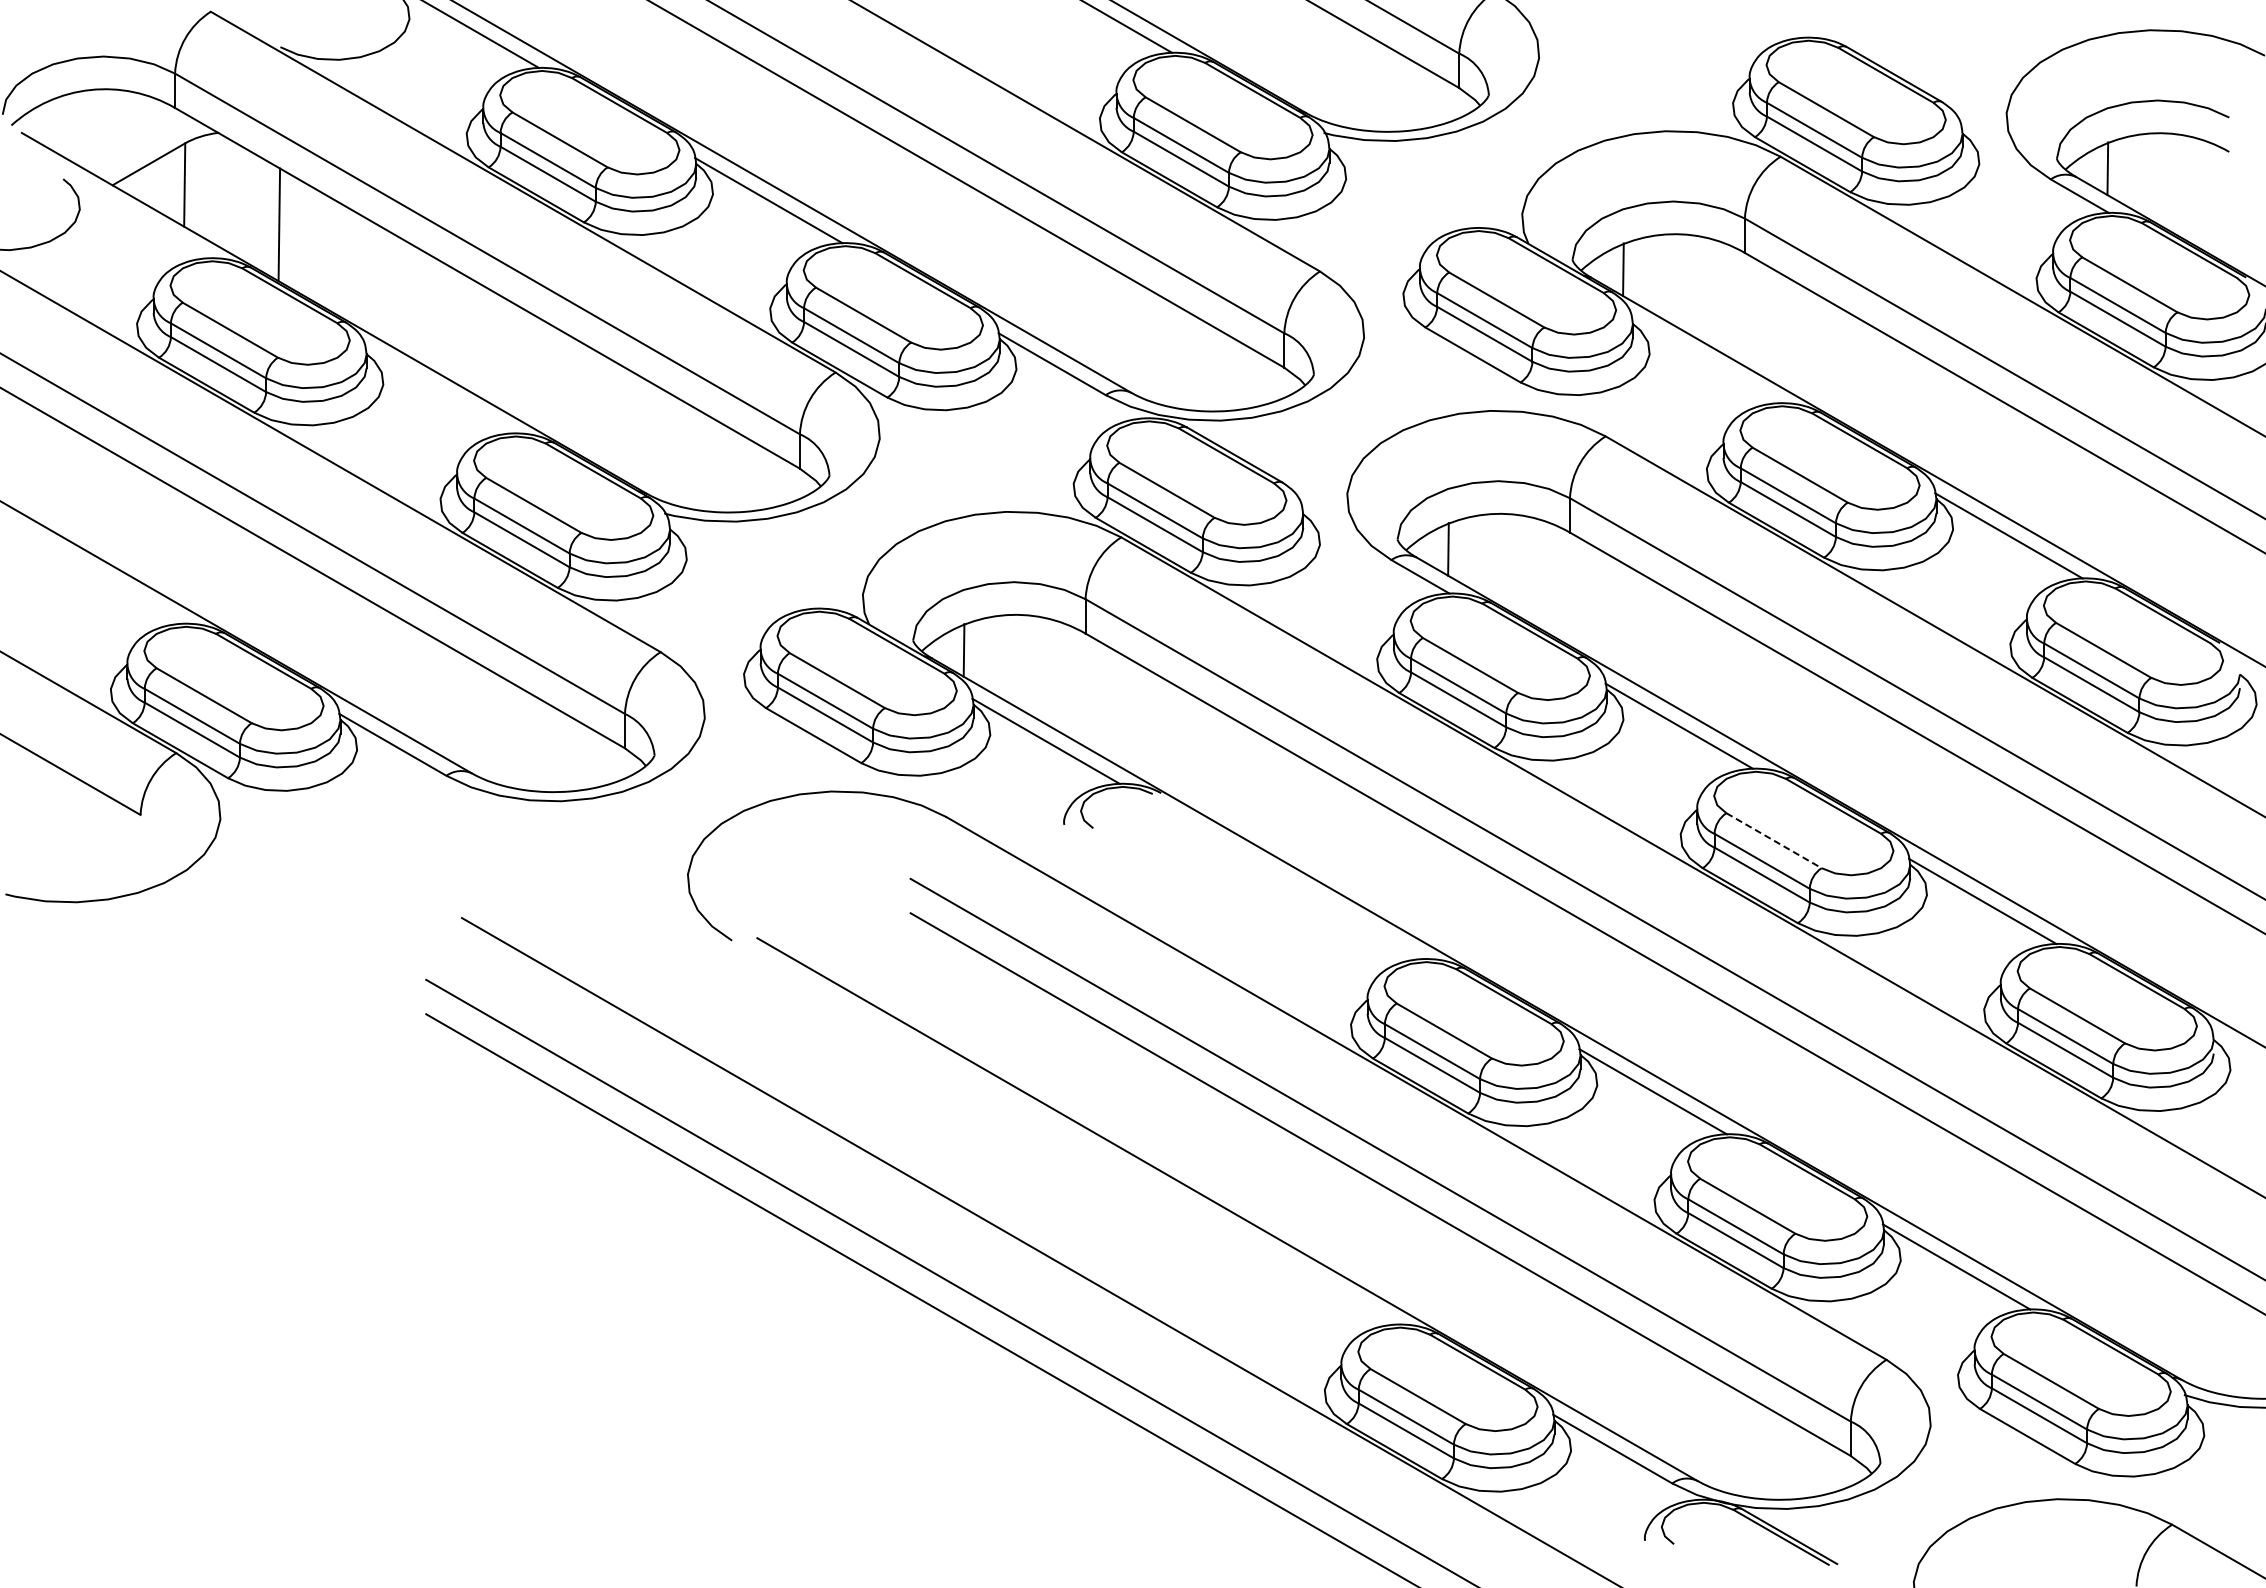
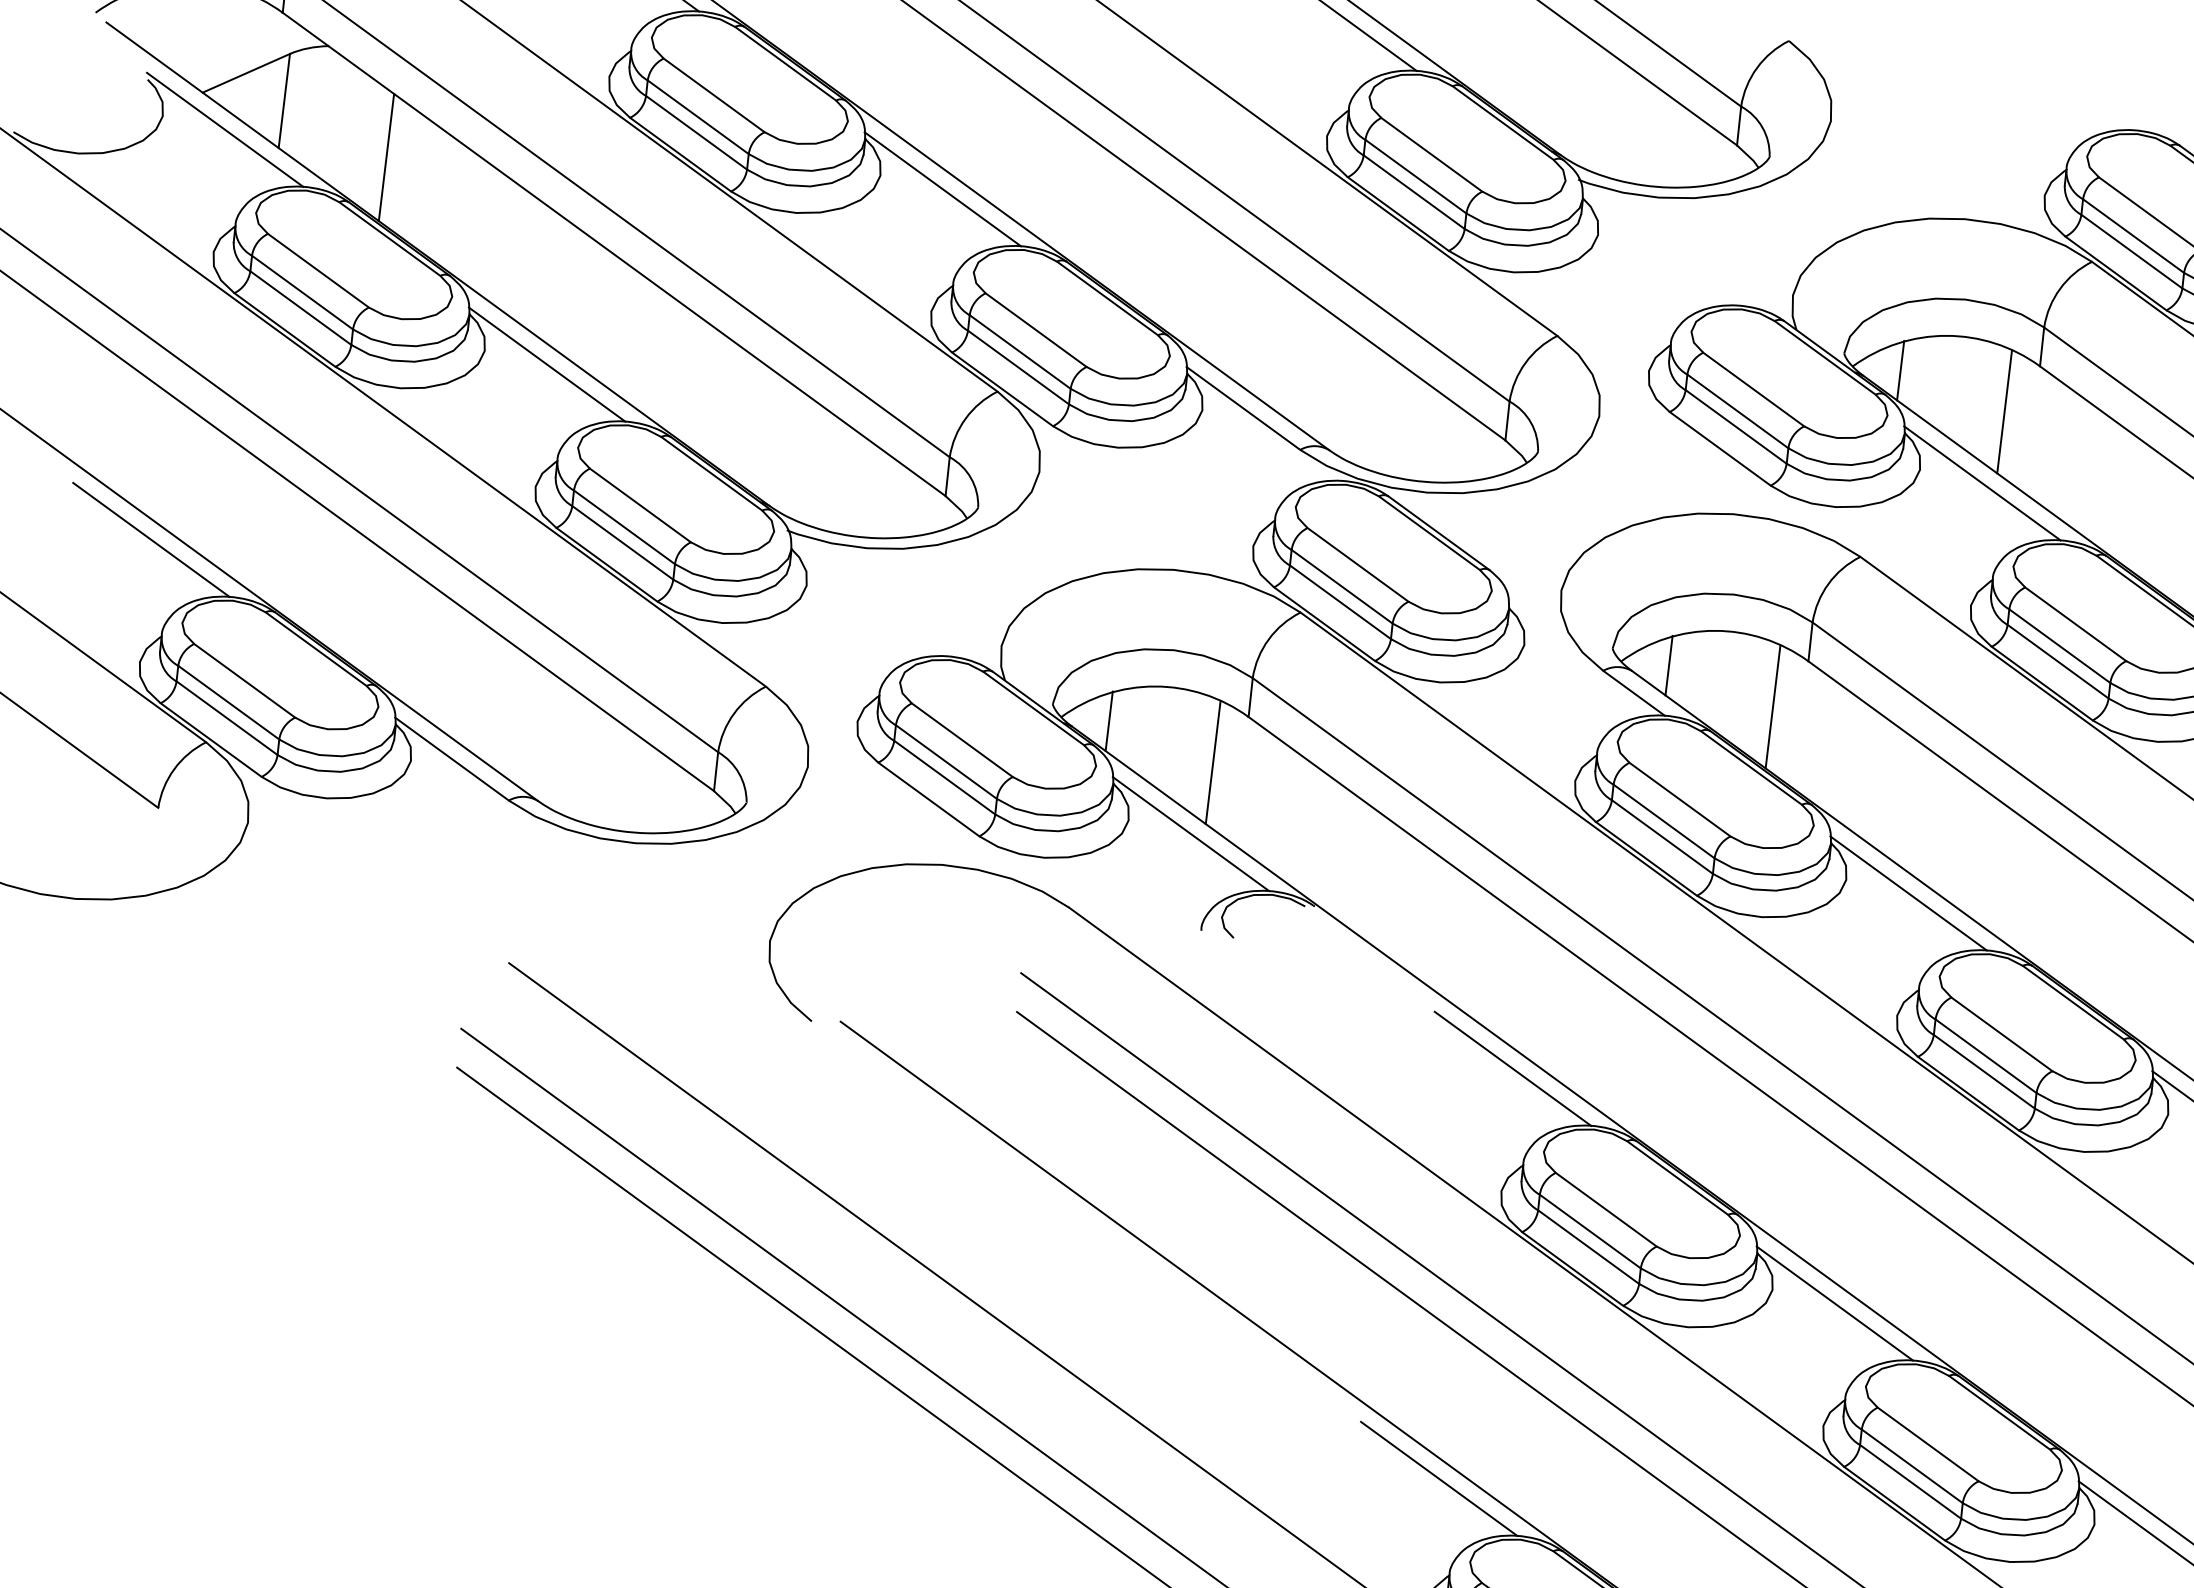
line: (135, 215) -> (225, 129), added
line: (1717, 296) -> (2003, 412), added
line: (1705, 360) -> (1982, 483), added
line: (438, 390) -> (546, 364), added
line: (1542, 575) -> (1772, 706), added
line: (109, 580) -> (151, 539), added
line: (1058, 676) -> (1212, 762), added
line: (1774, 840) -> (2002, 1034), dashed -> solid
line: (1349, 916) -> (1512, 1068), added
line: (1323, 1281) -> (1439, 1478), added

